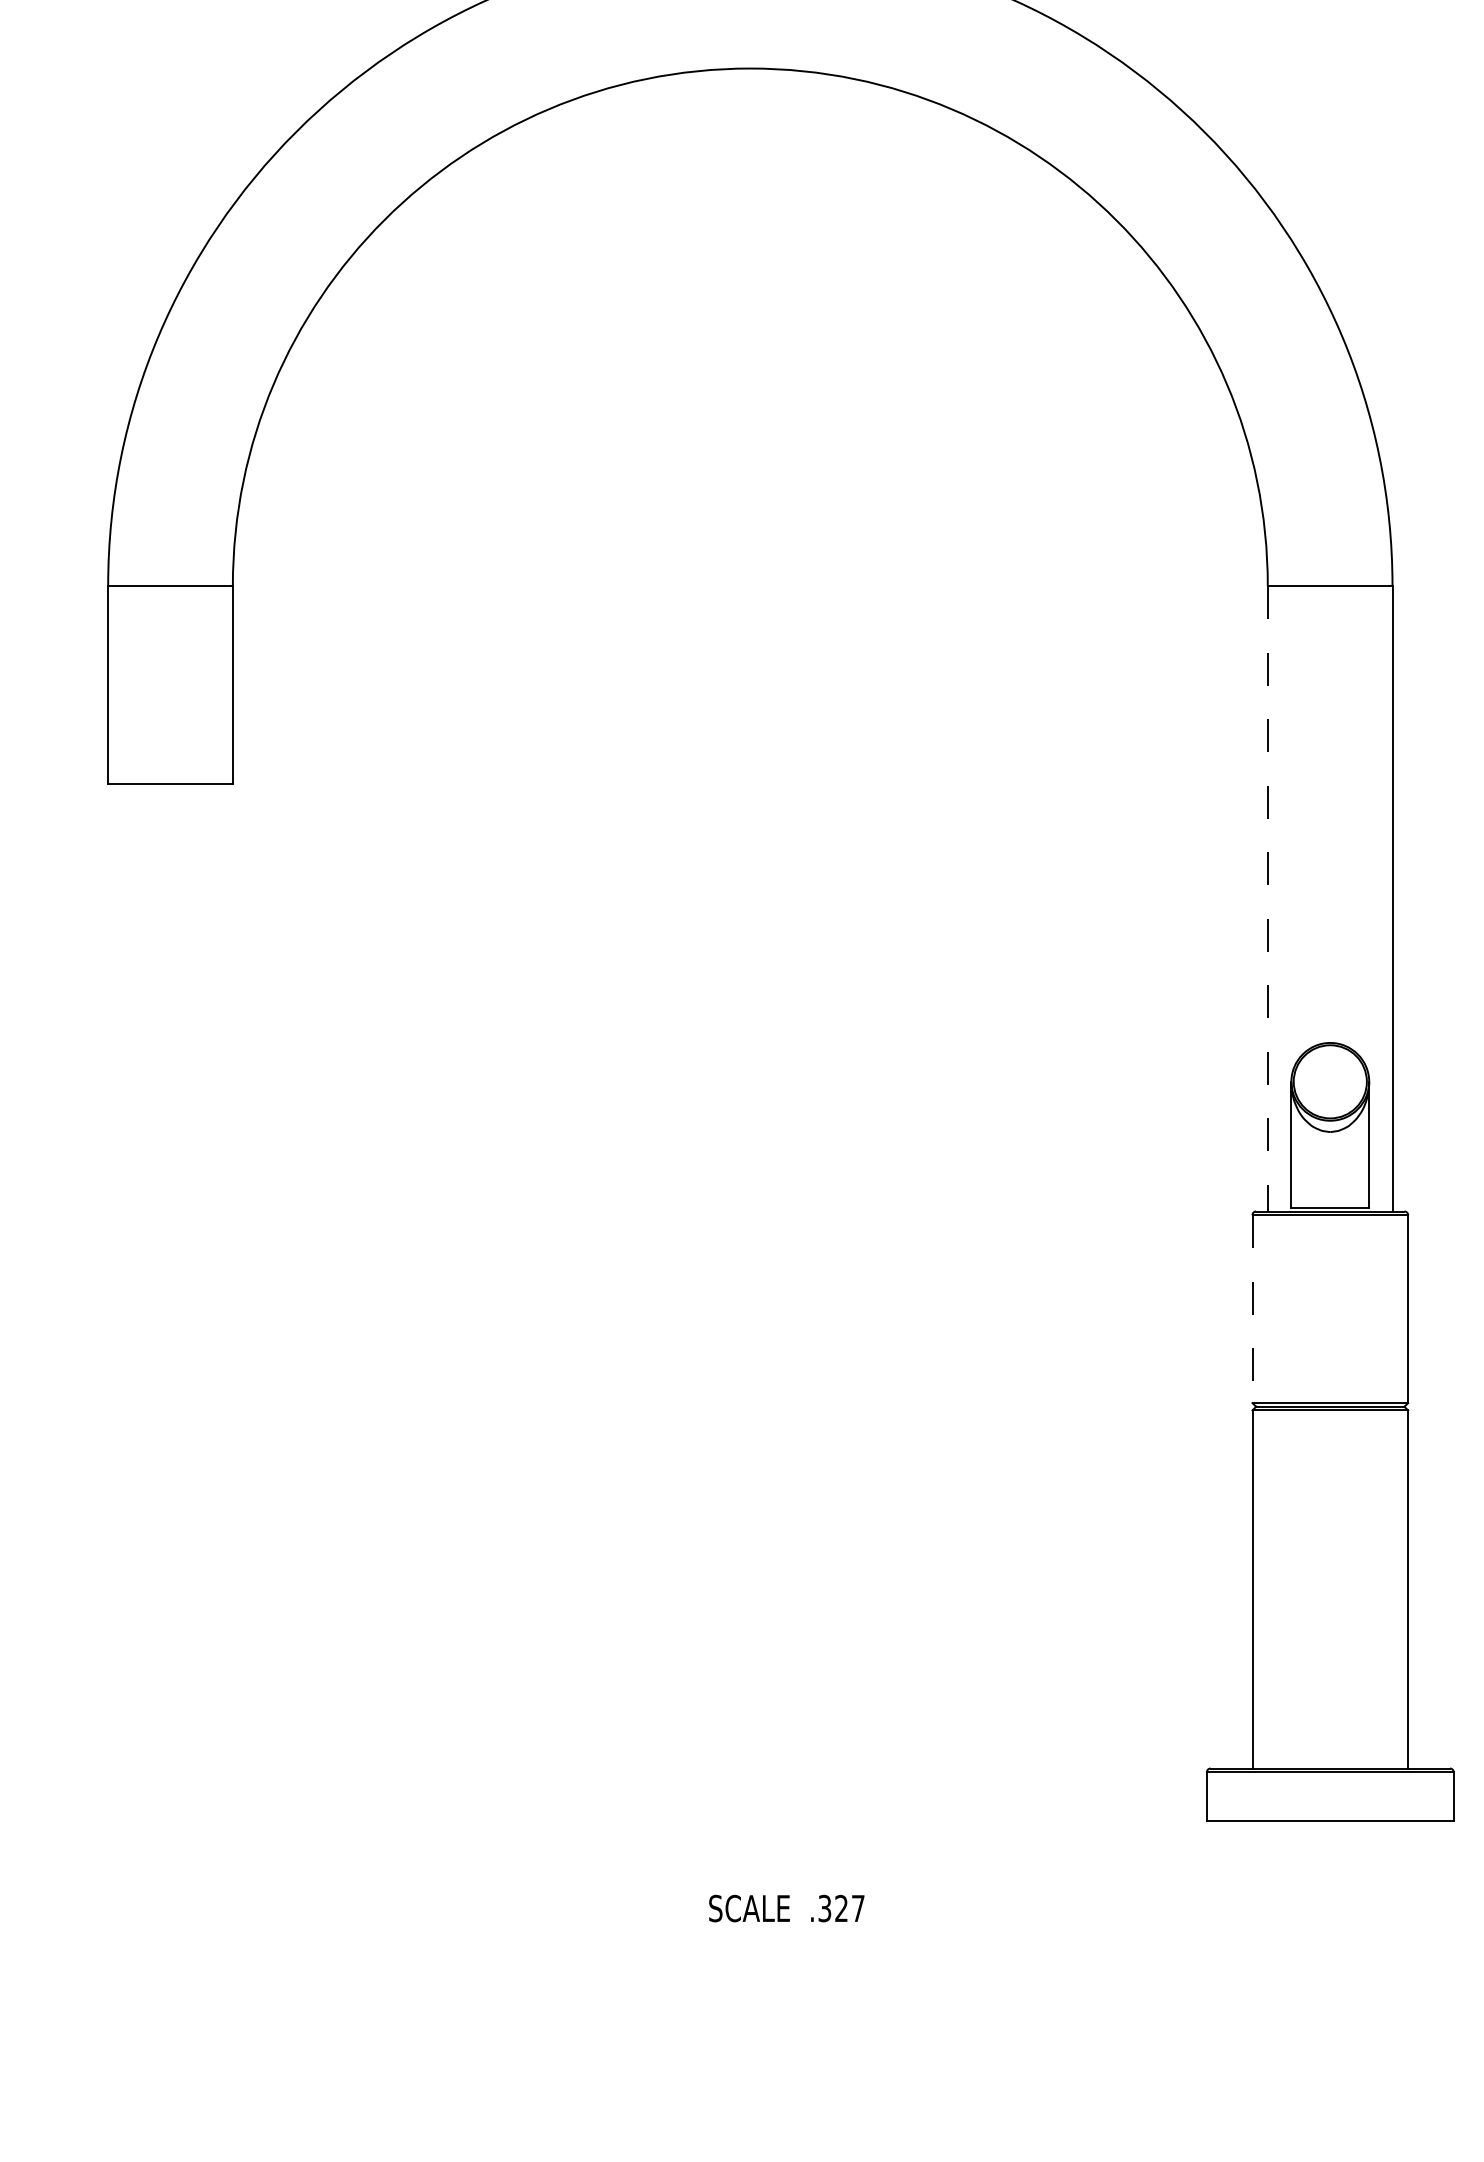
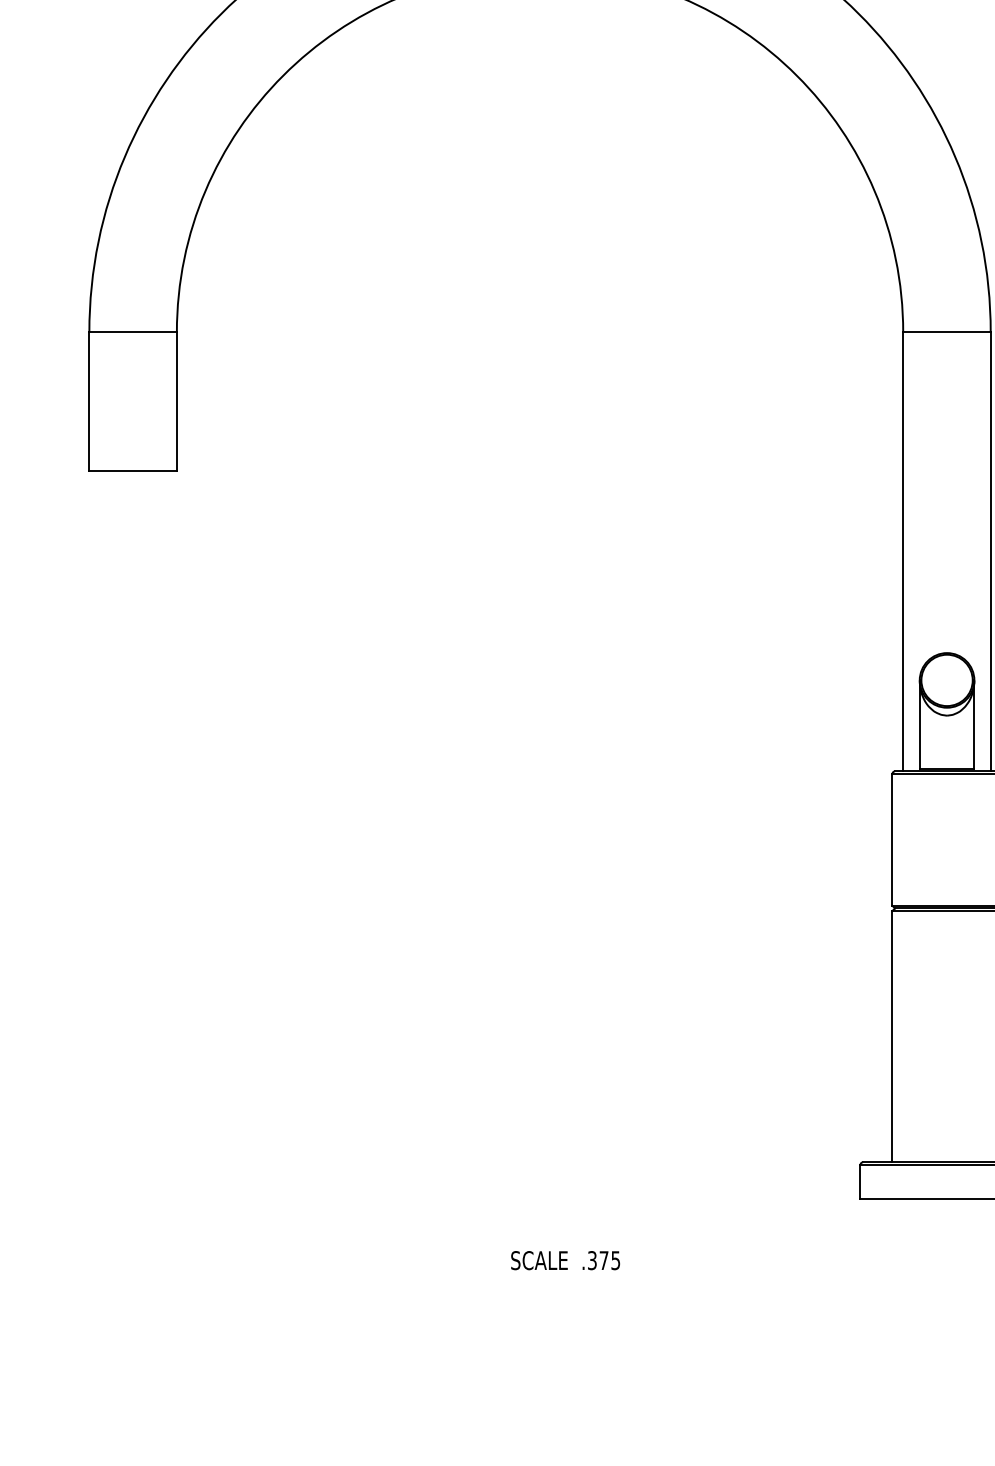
line: (1267, 898) -> (902, 551), dashed -> solid
line: (1252, 1309) -> (892, 840), dashed -> solid
text: (849, 1908) -> (609, 1260), .327 -> .375

